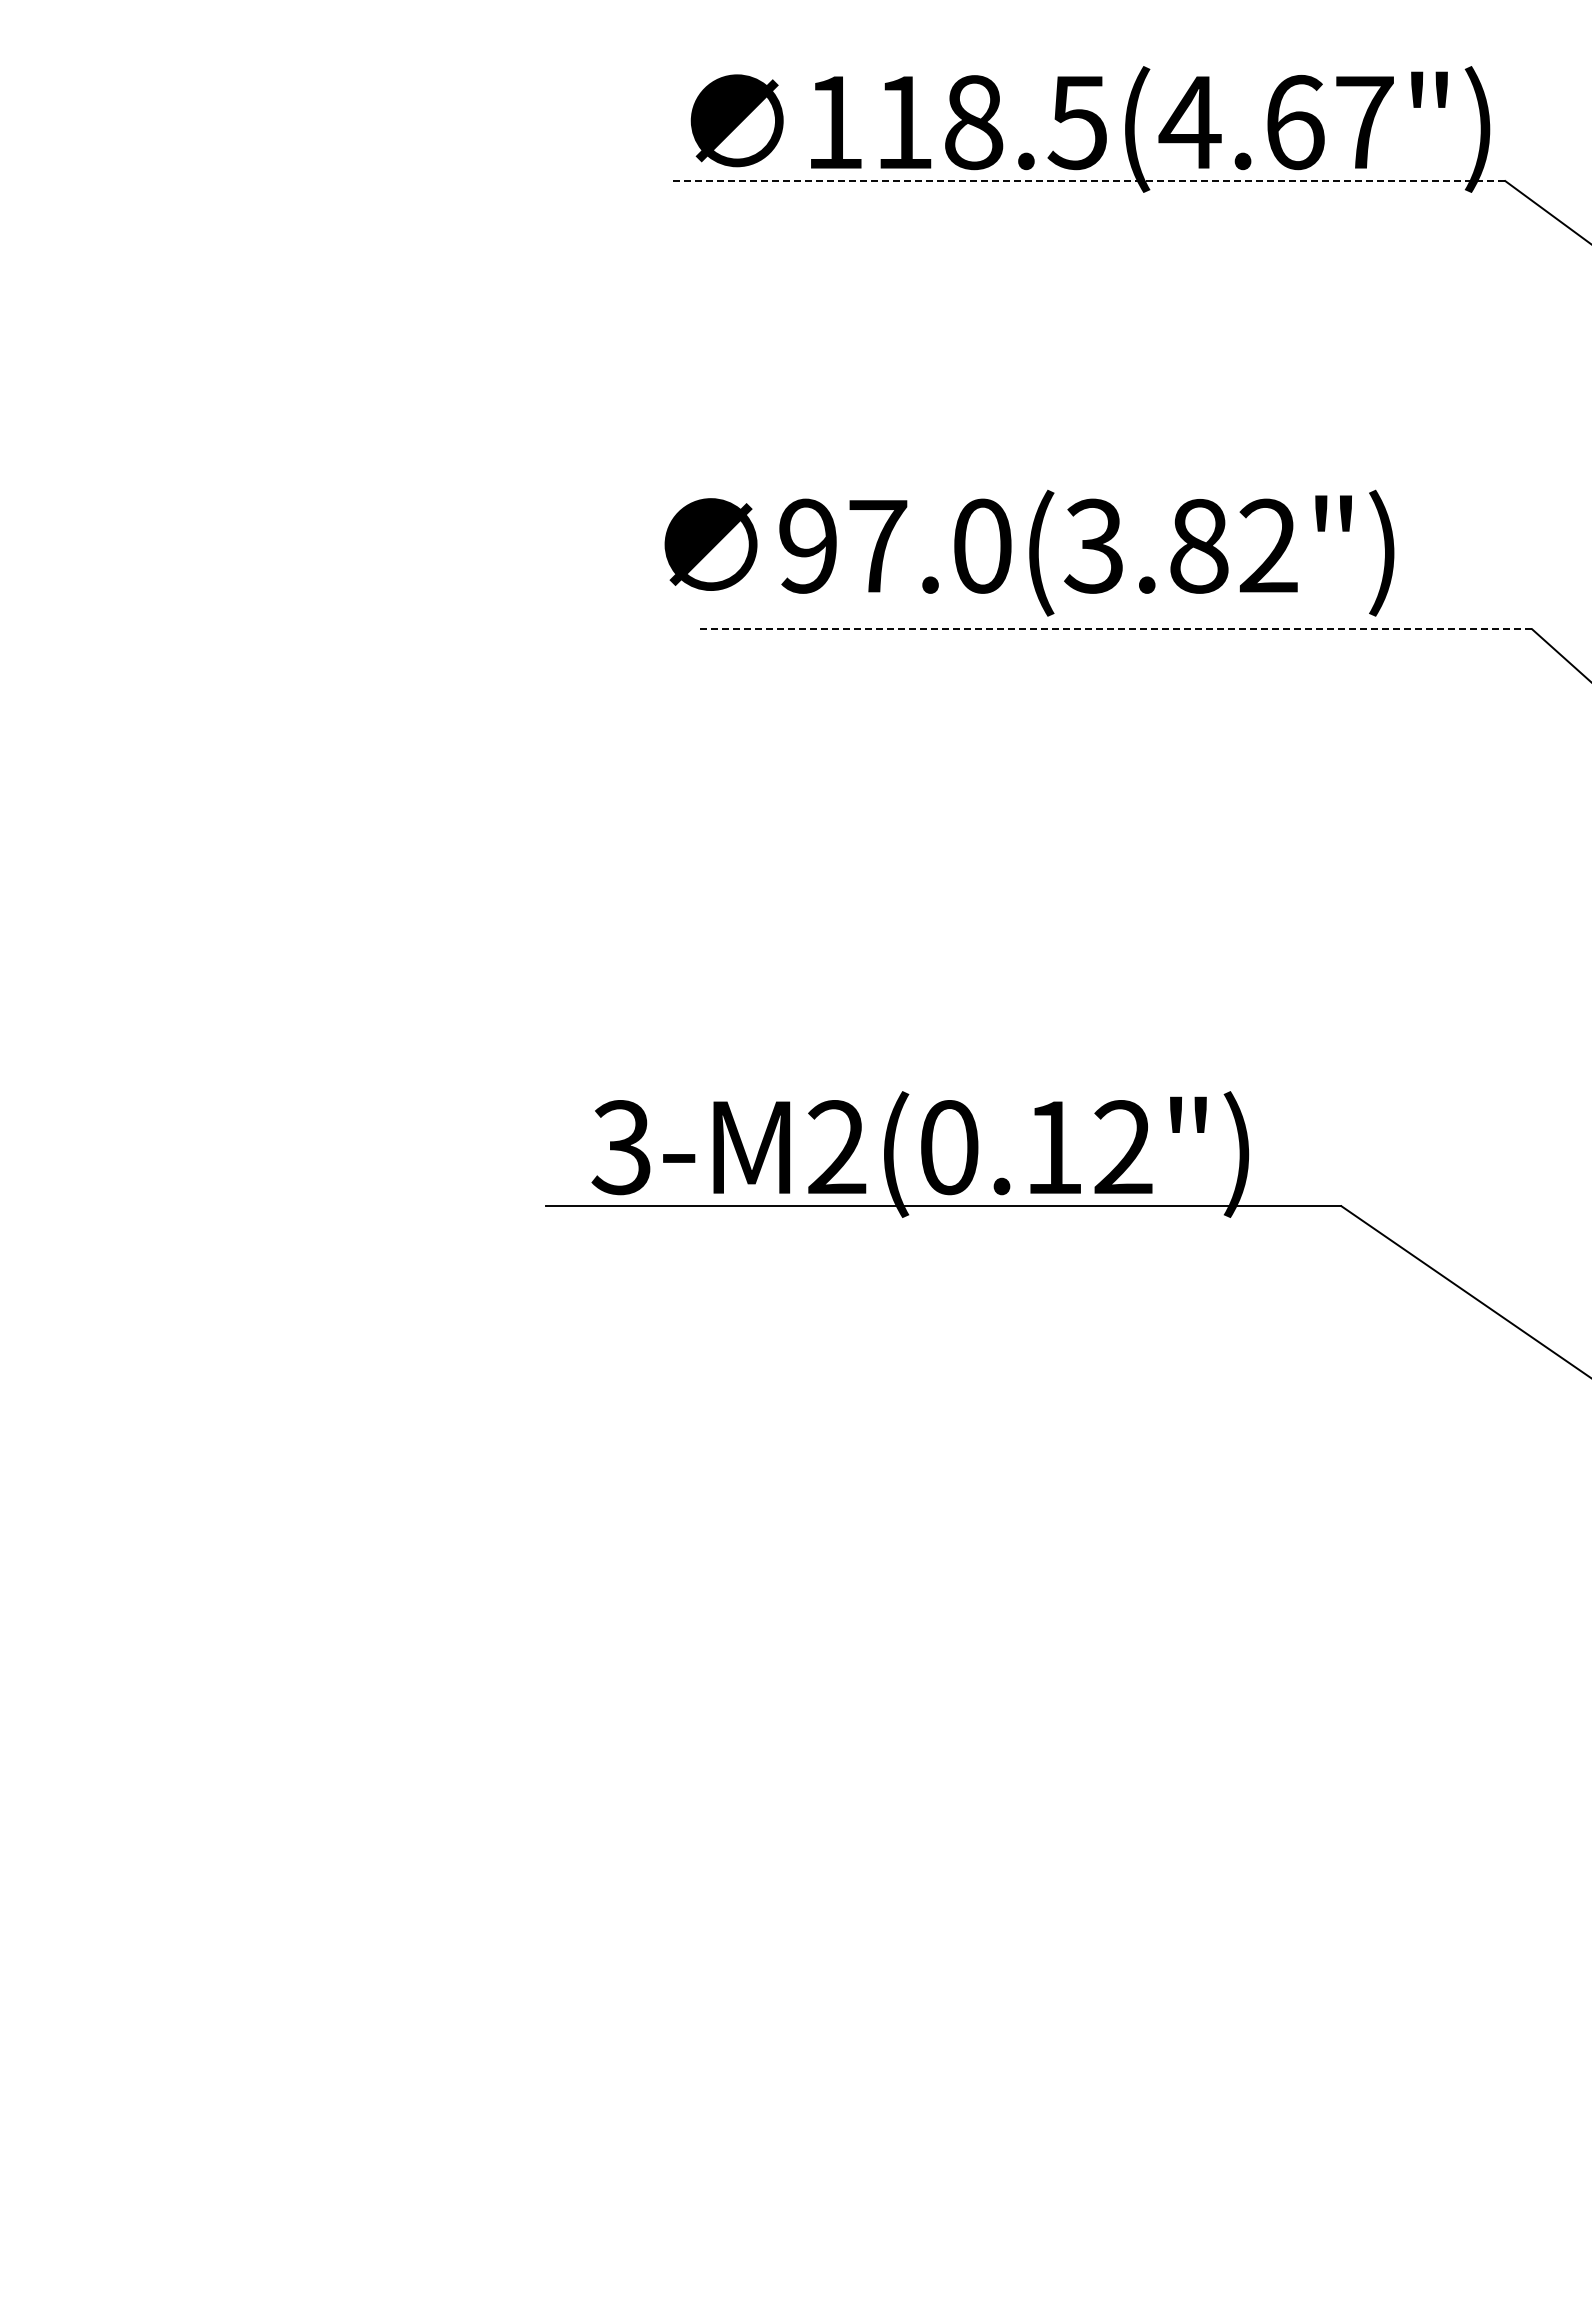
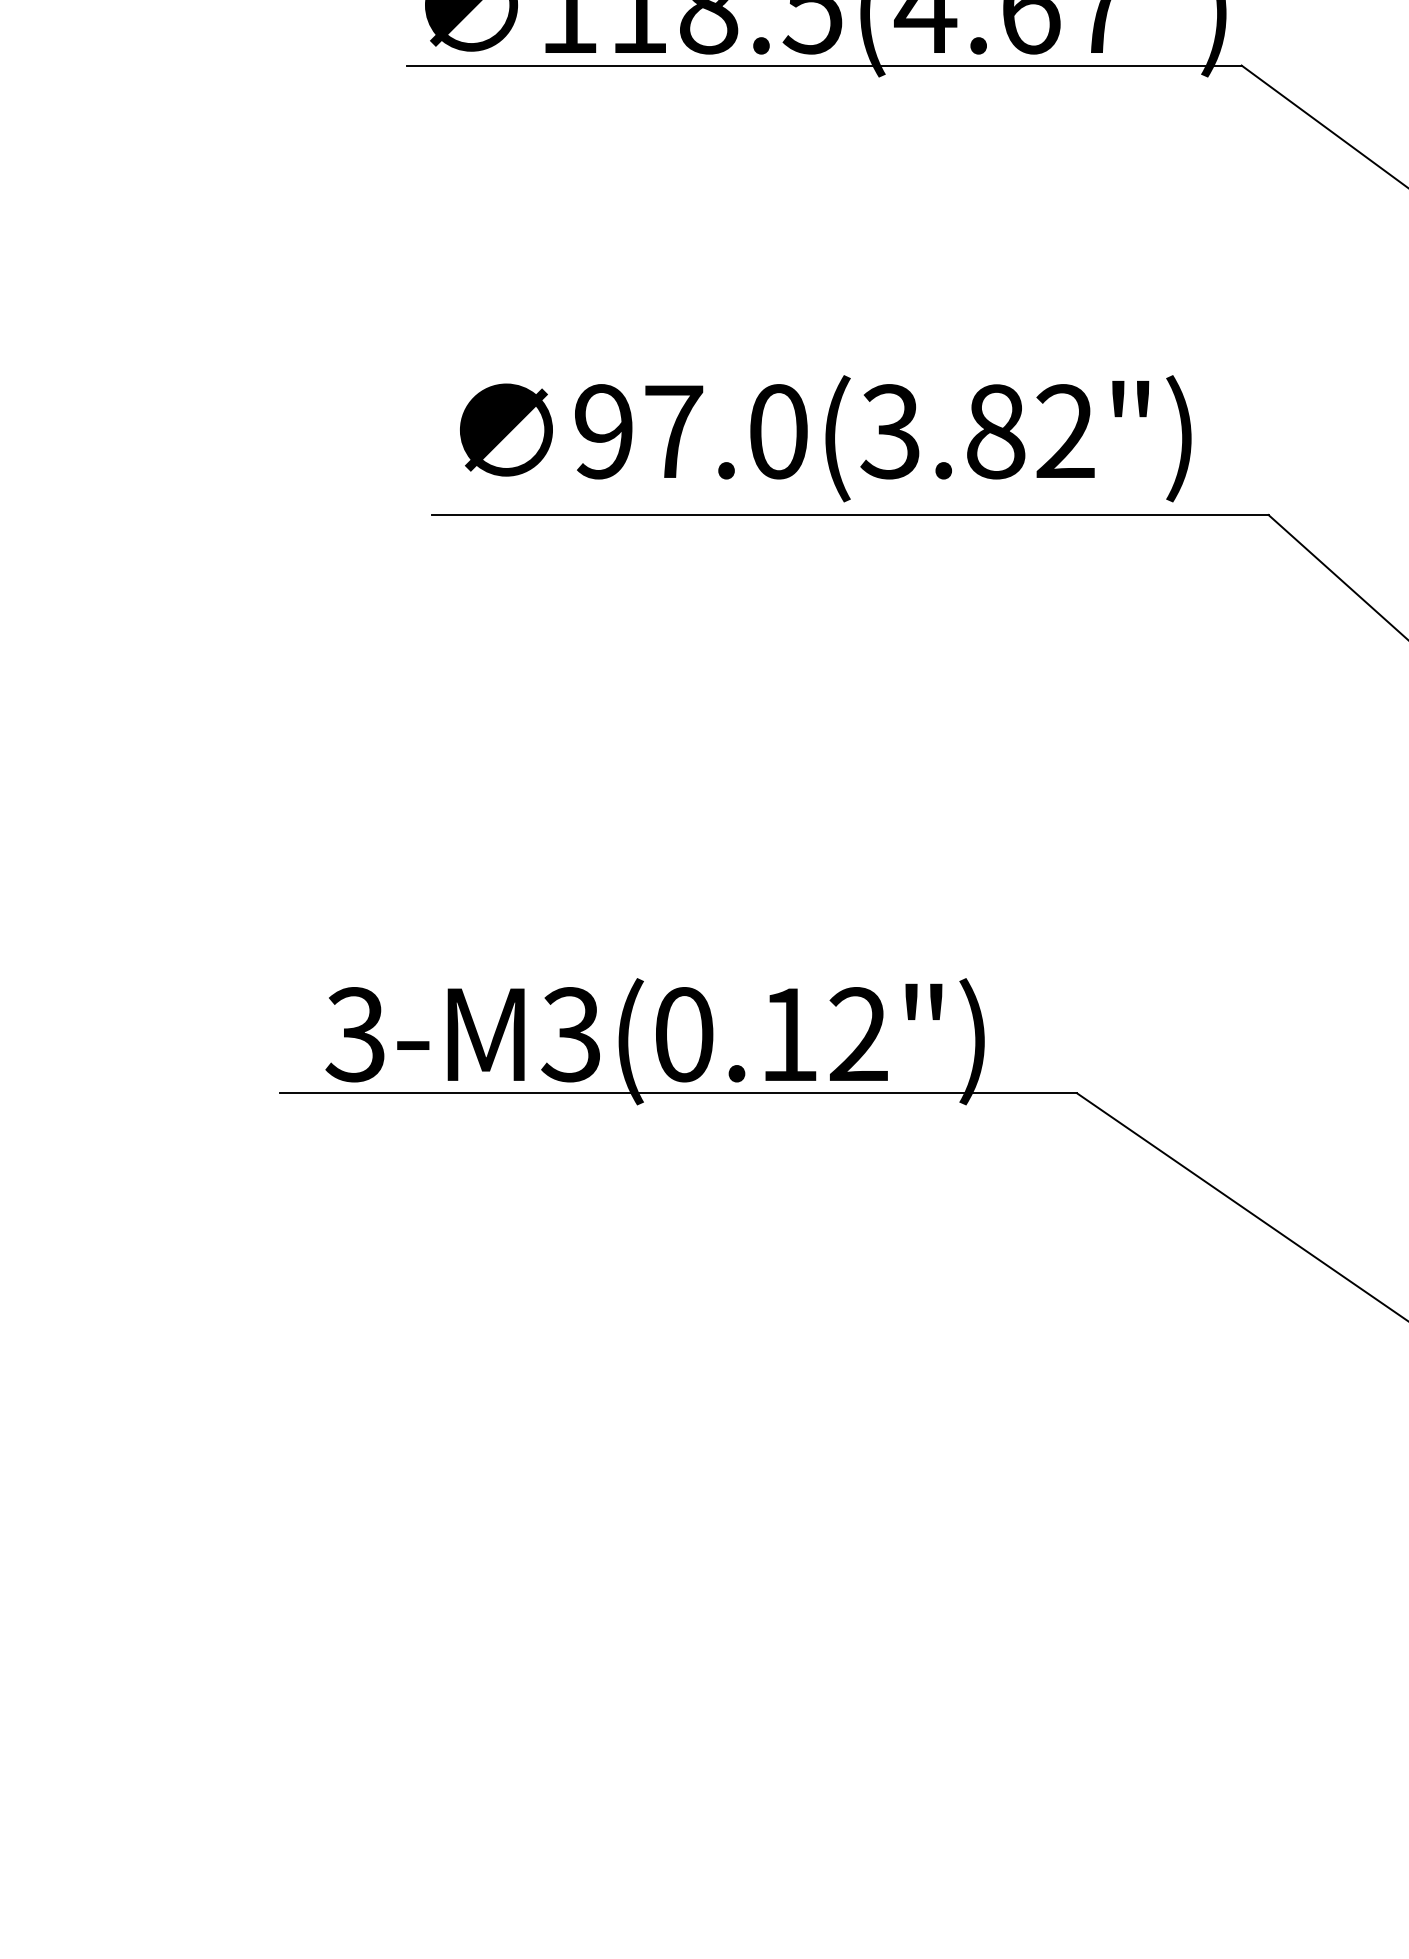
line: (1089, 181) -> (824, 66), dashed -> solid
text: (1029, 552) -> (825, 438), moved
line: (1115, 629) -> (850, 515), dashed -> solid
text: (836, 1147) -> (571, 1034), M2(0.12") -> M3(0.12")

